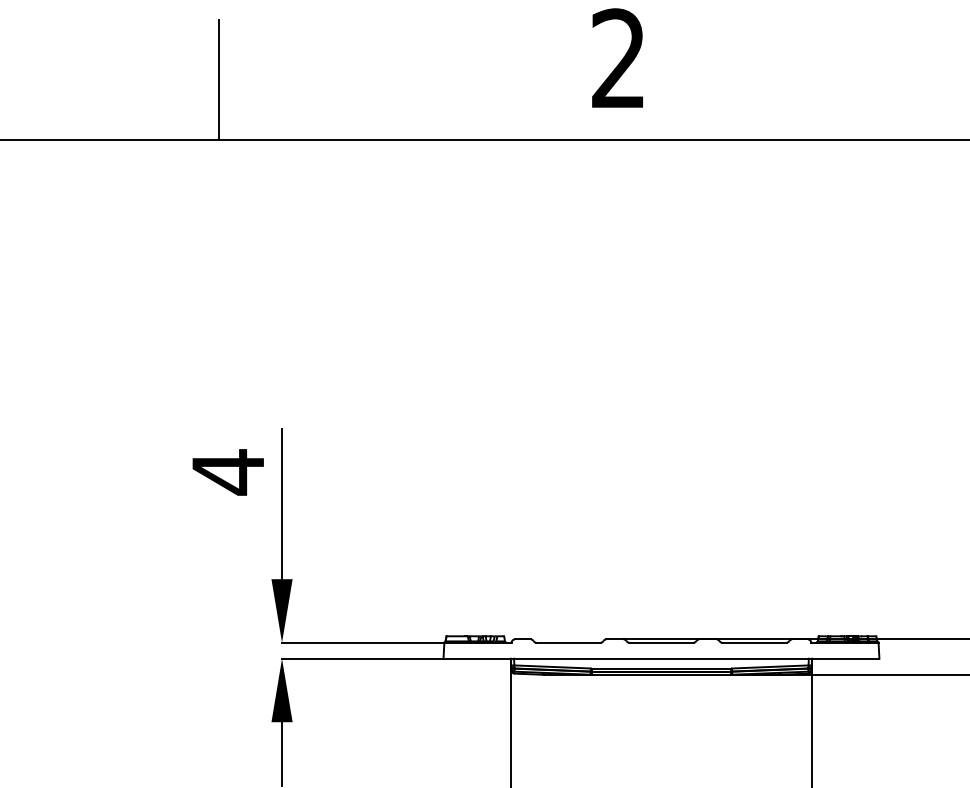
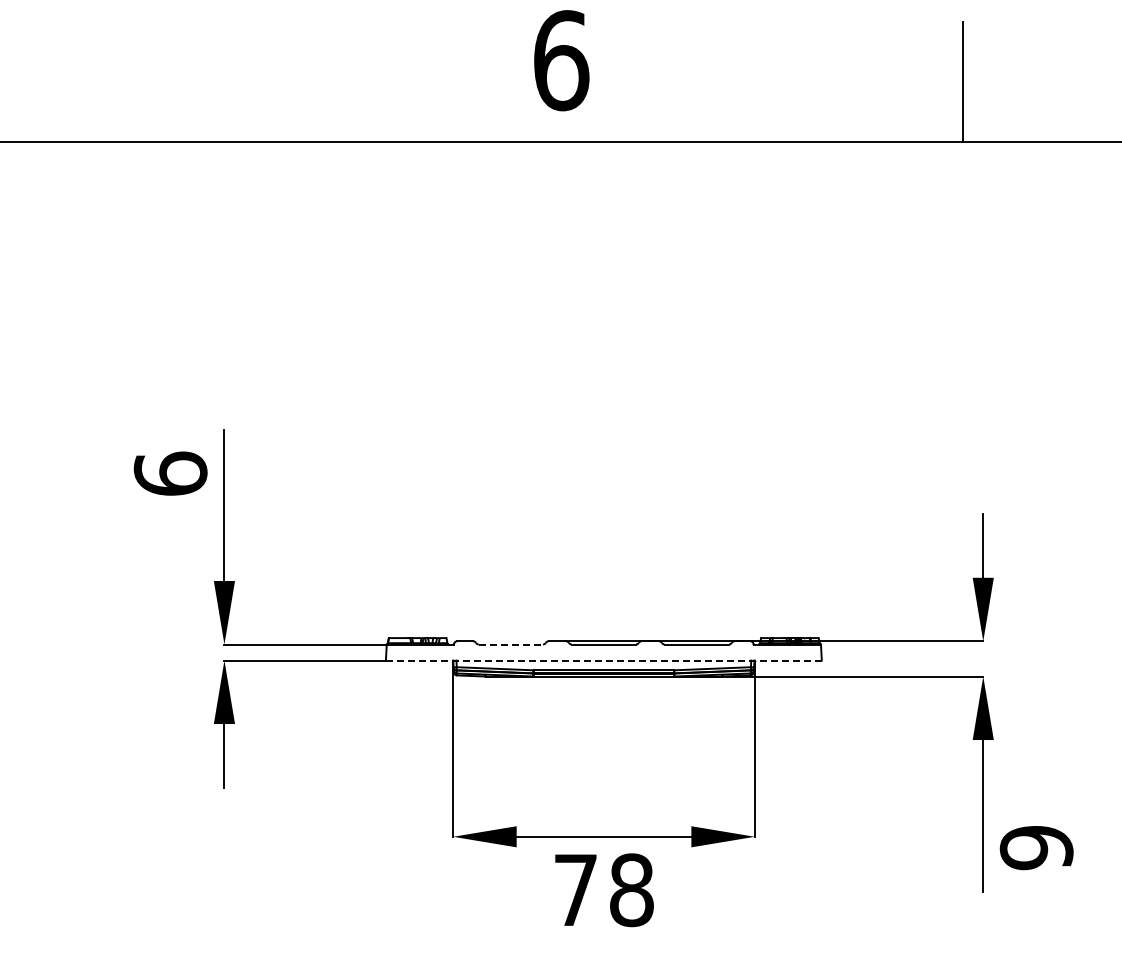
text: (619, 58) -> (561, 60), 2 -> 6
line: (219, 79) -> (161, 81), removed
text: (228, 472) -> (170, 474), 4 -> 6
line: (569, 642) -> (511, 644), solid -> dashed
line: (661, 658) -> (603, 660), solid -> dashed

